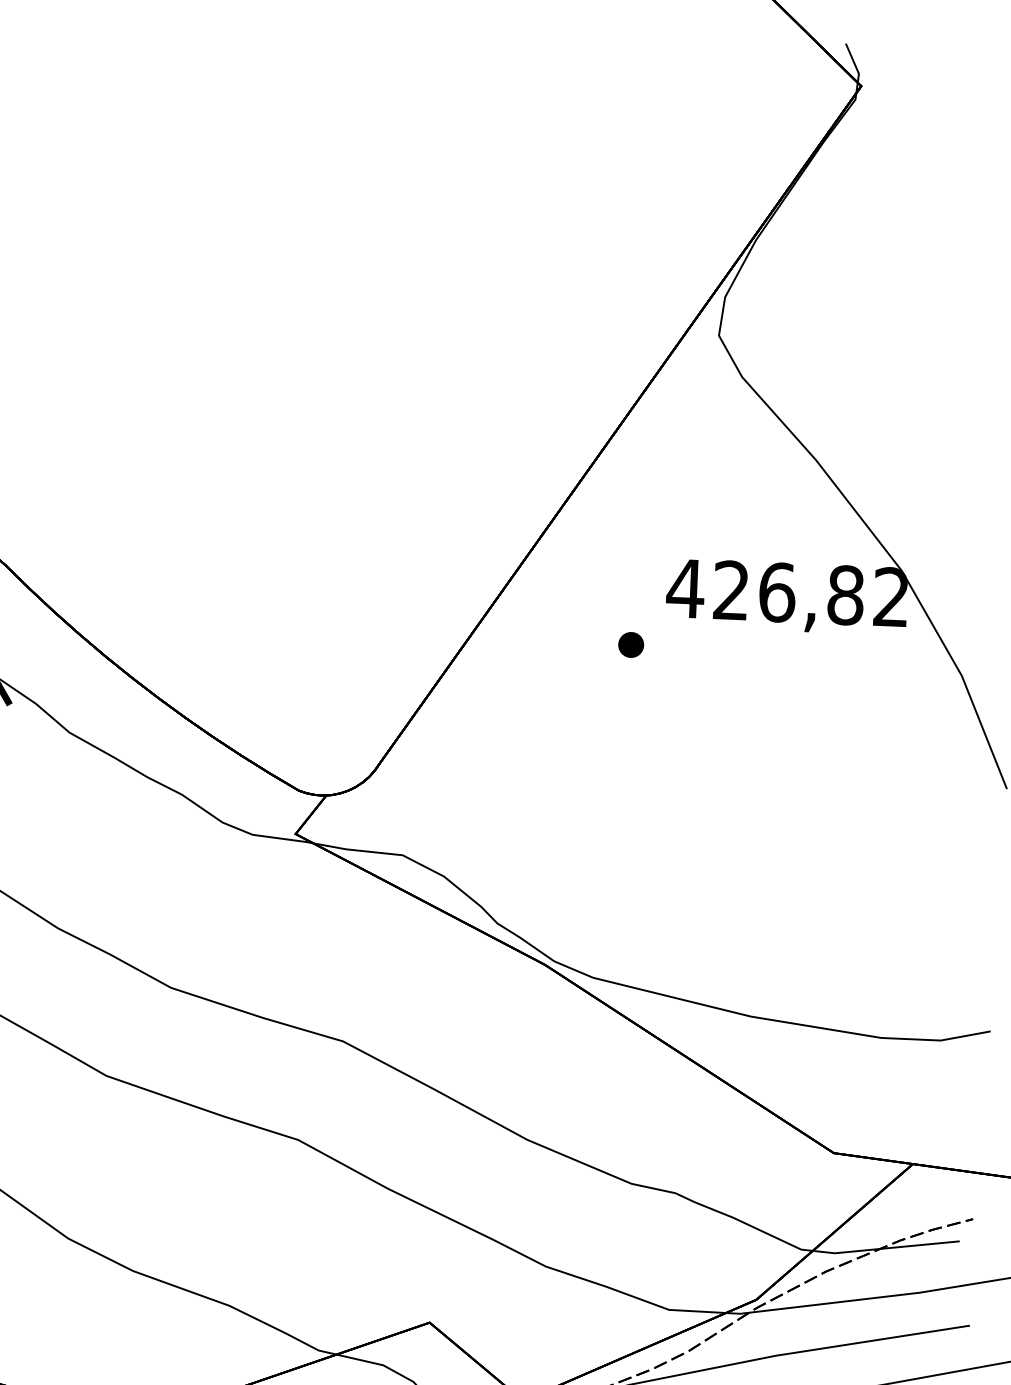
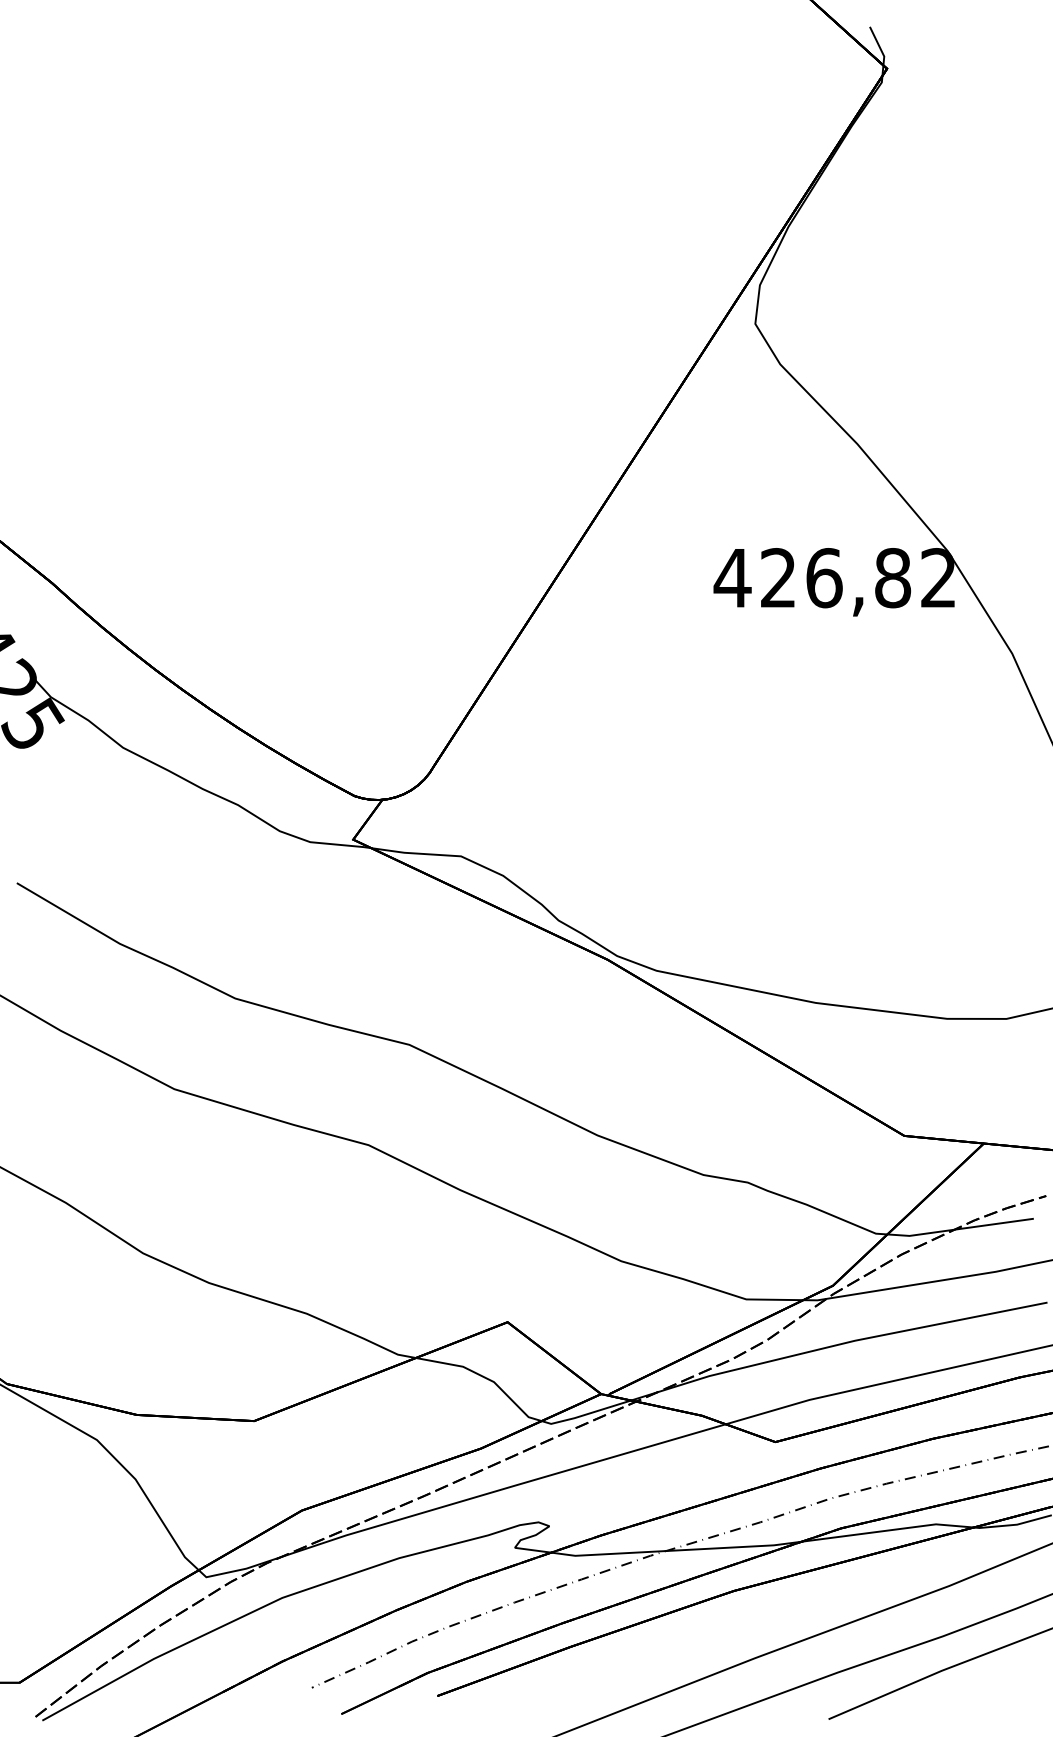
part: (631, 644) -> (680, 636), removed

